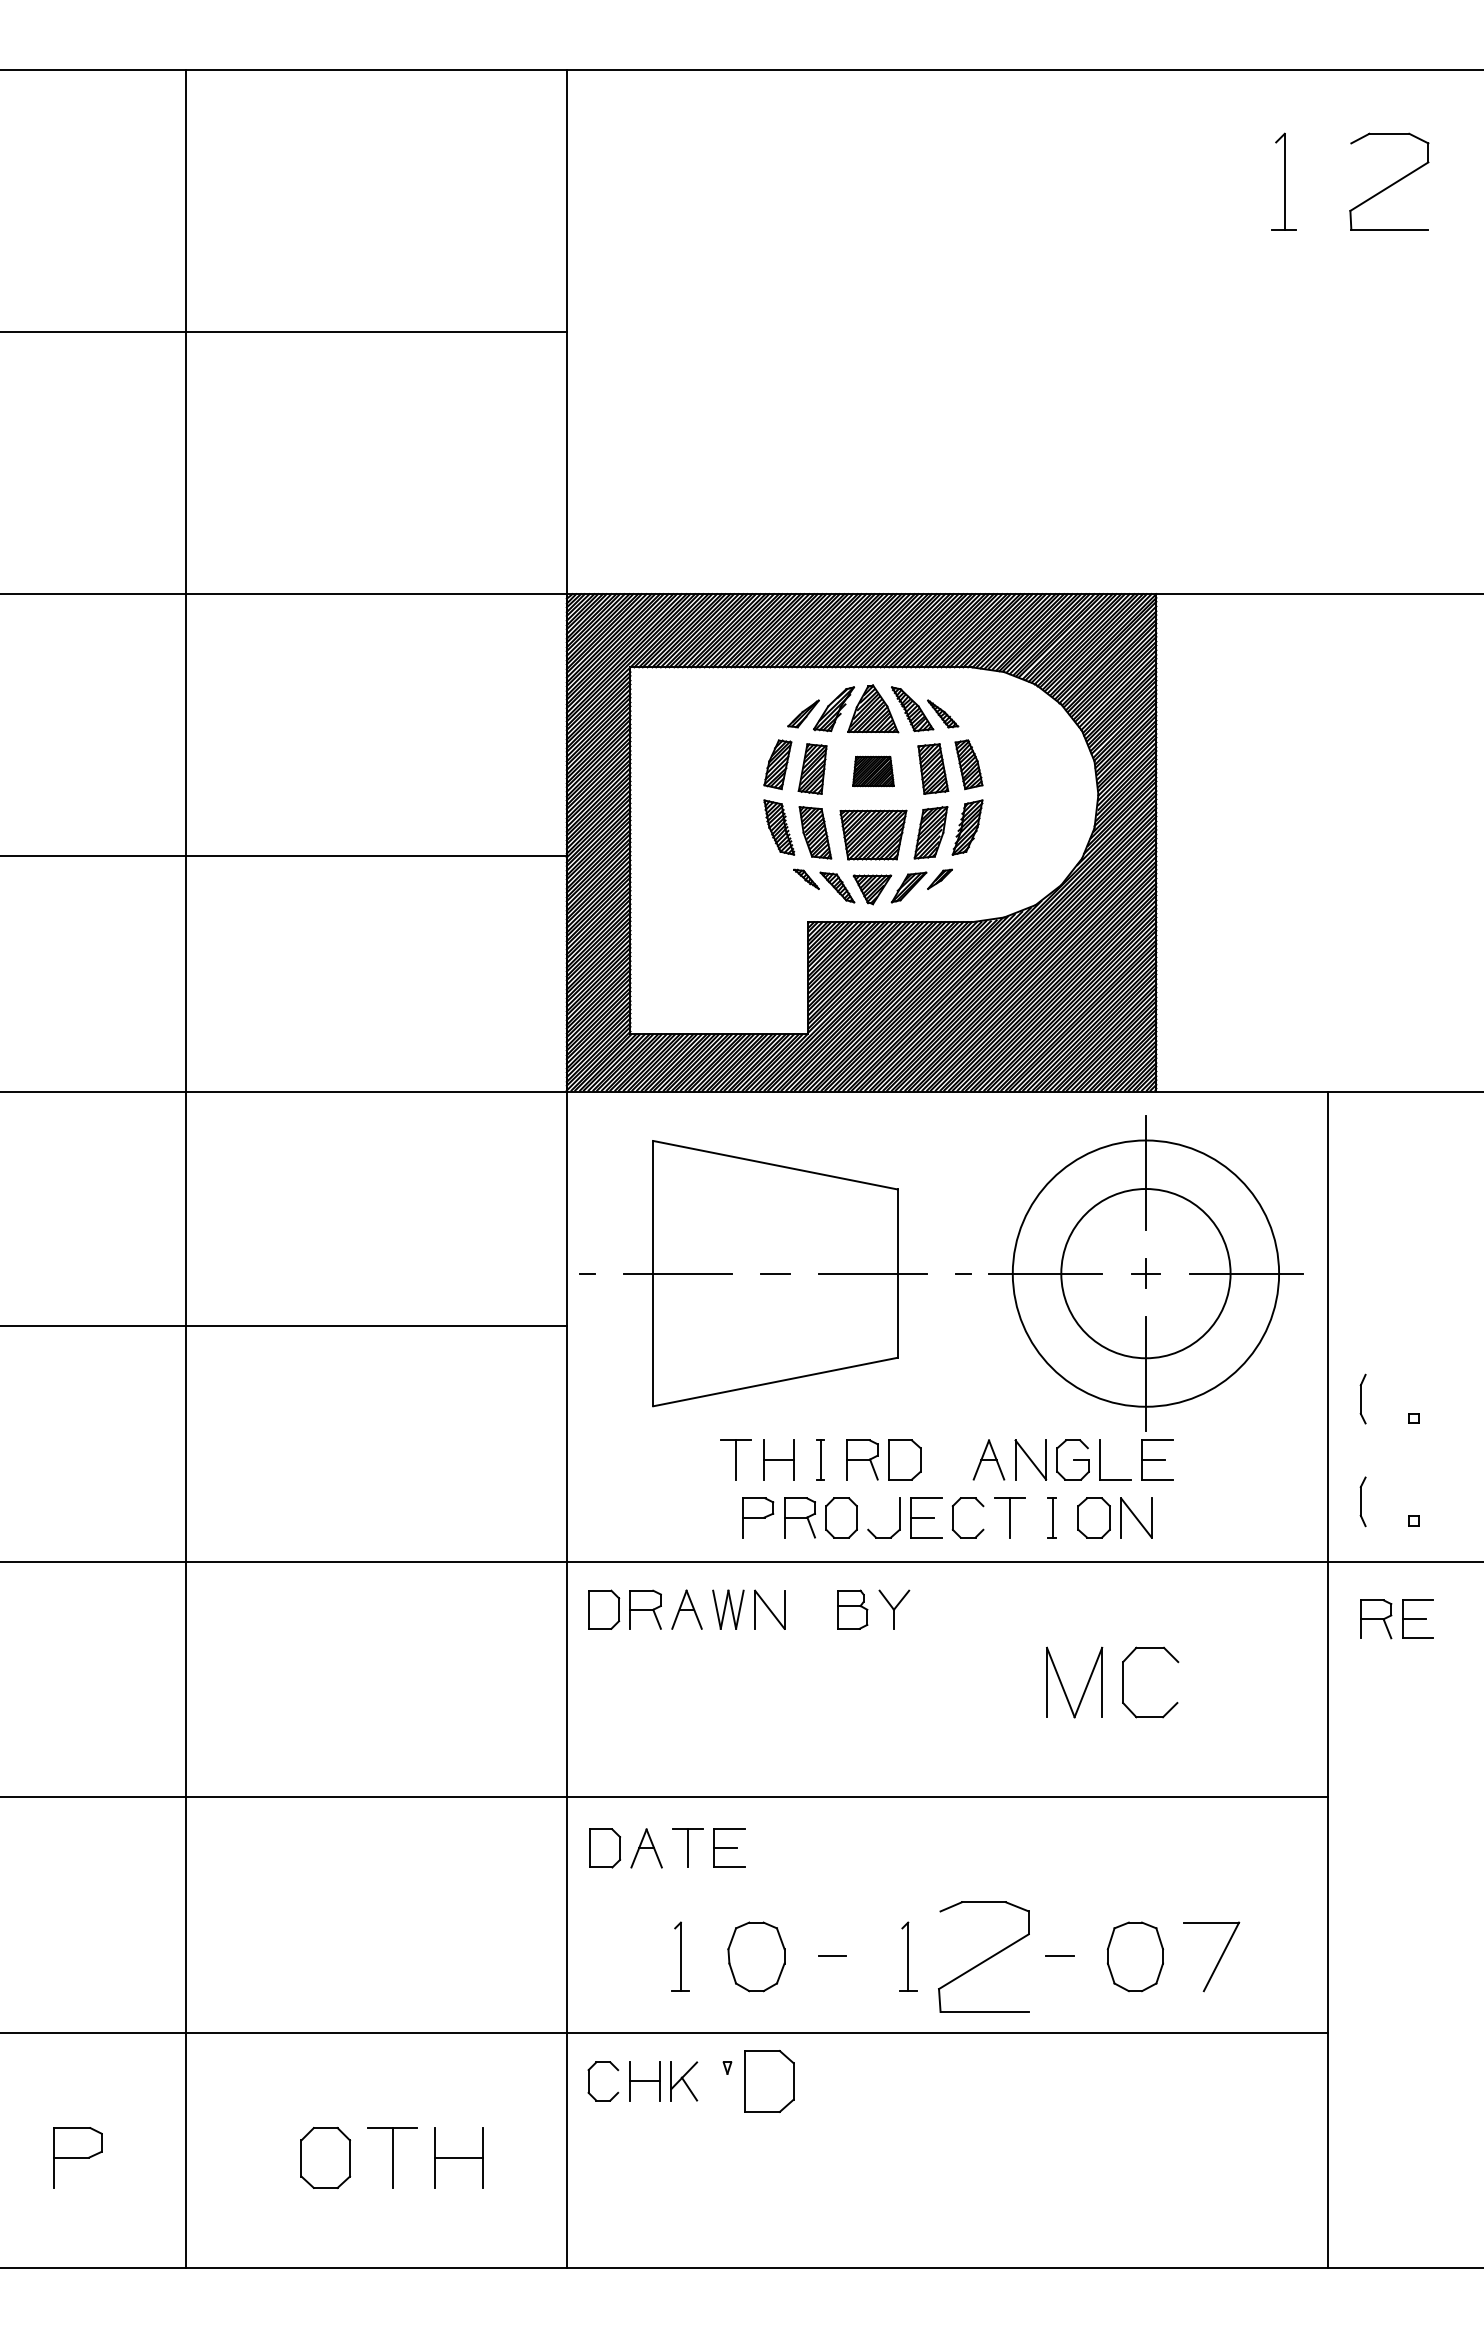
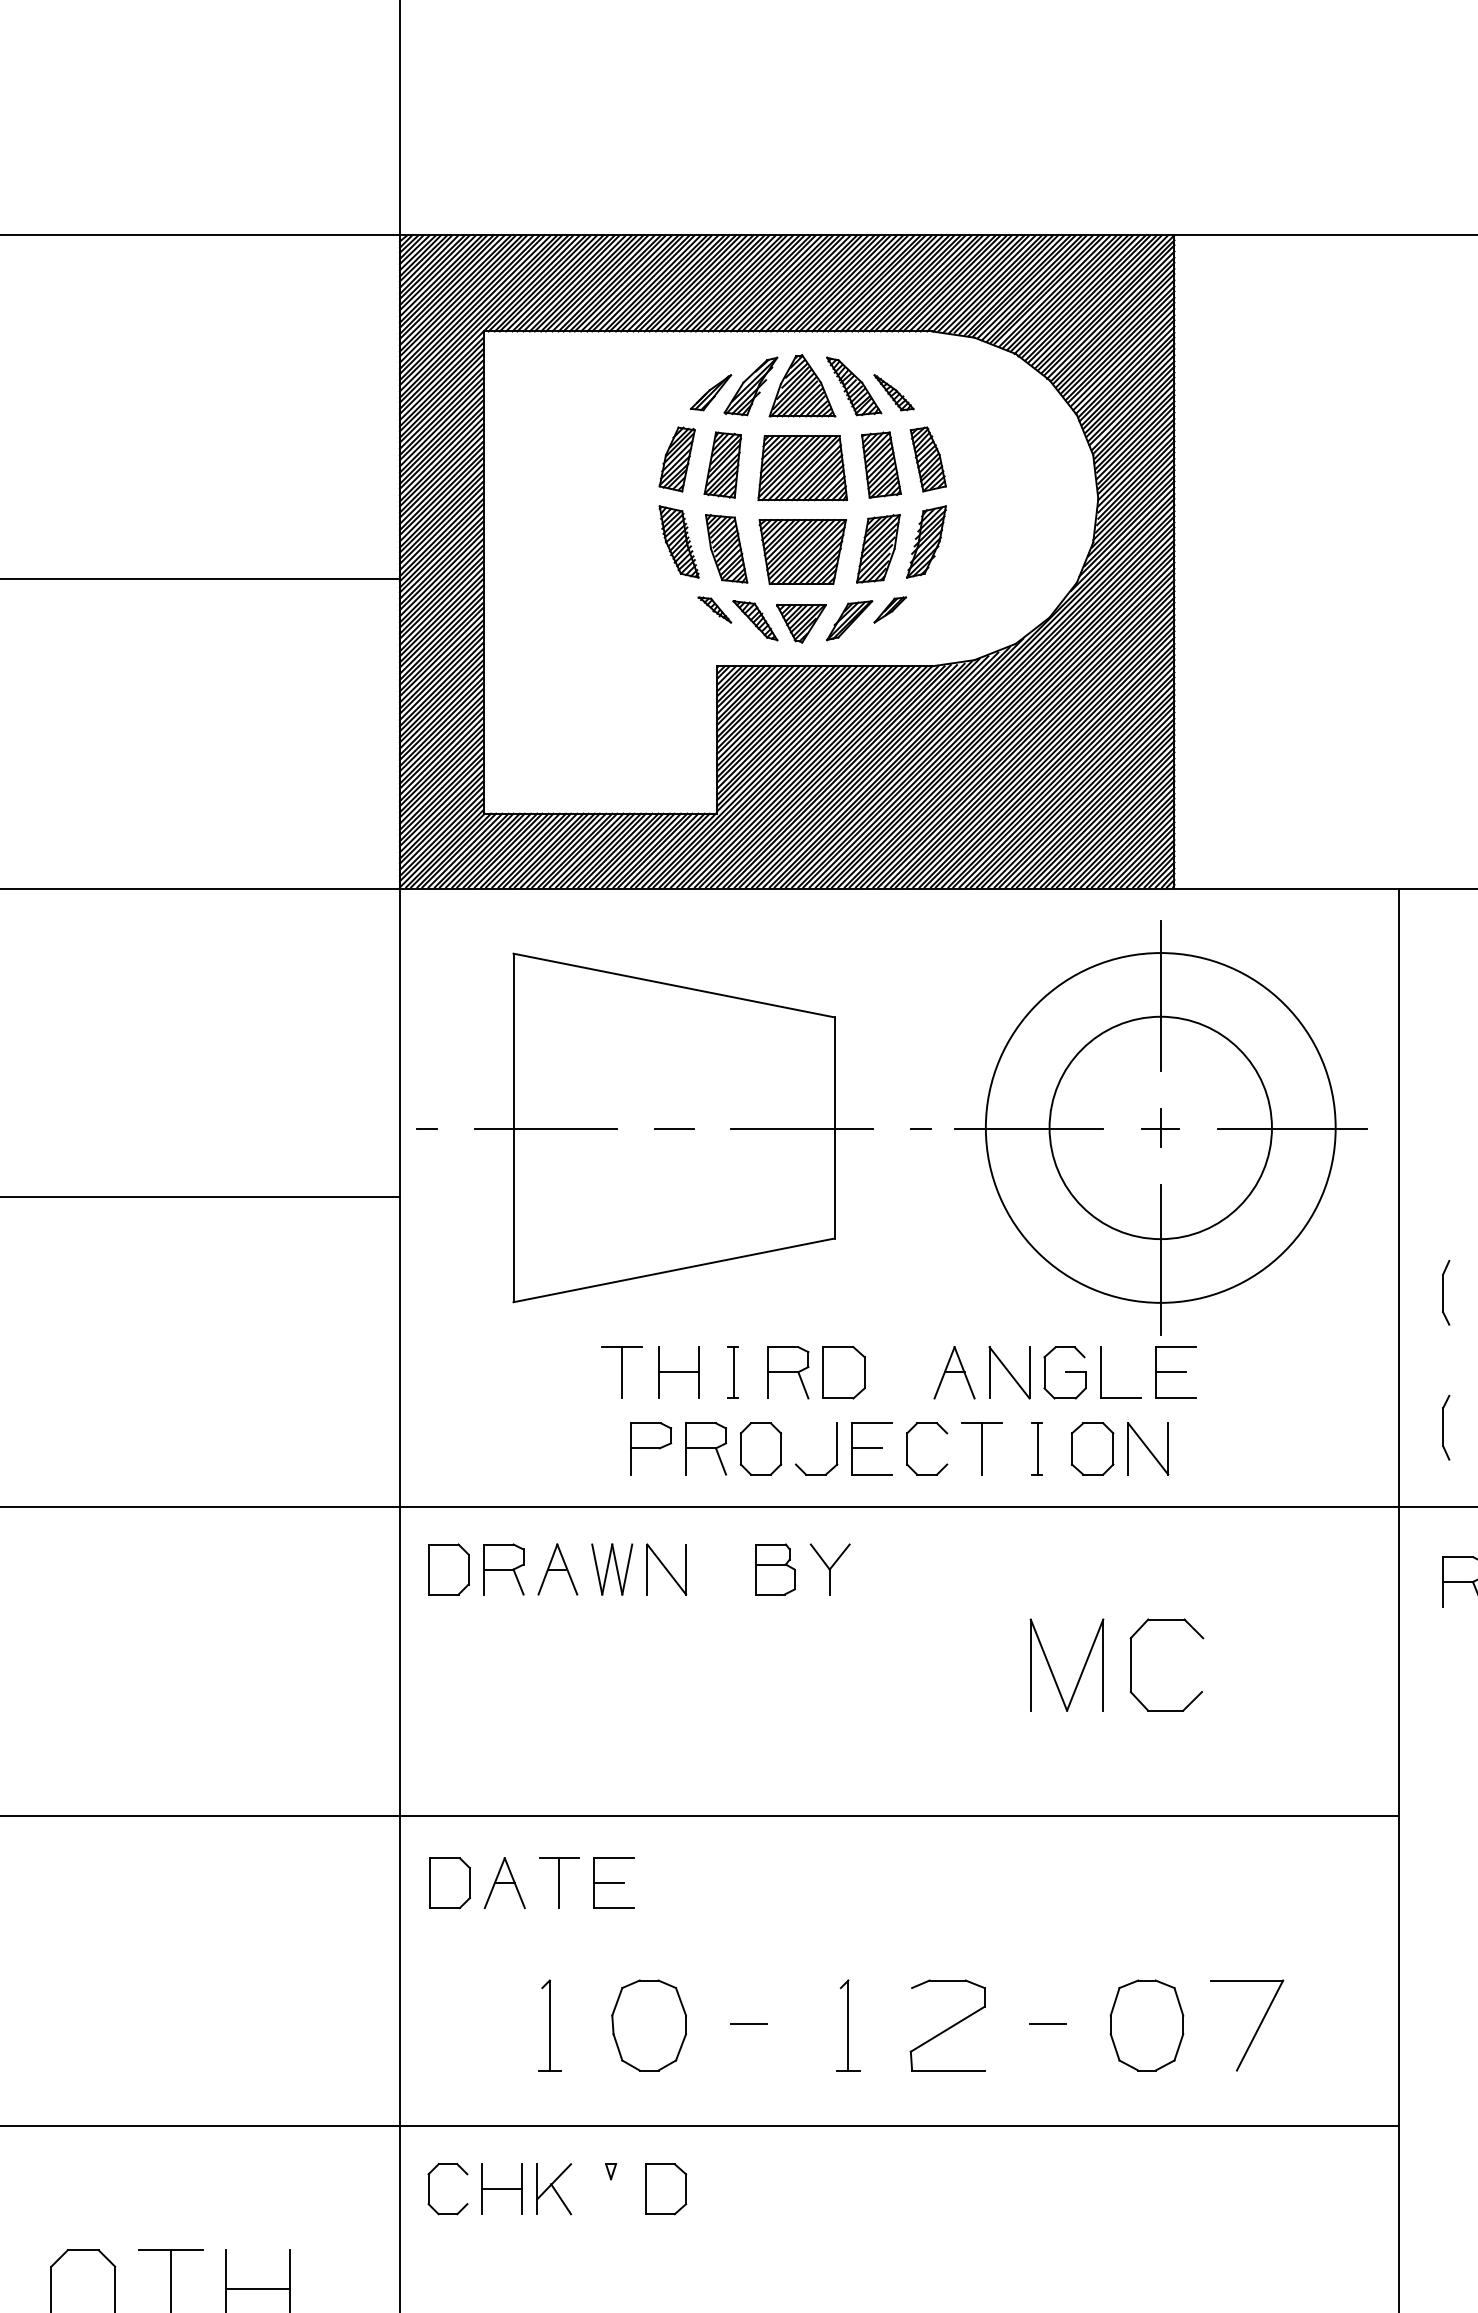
part: (873, 771) -> (802, 468), size x1.67
part: (983, 1956) -> (947, 2025), size x0.62
part: (769, 2081) -> (666, 2189), size x0.62

